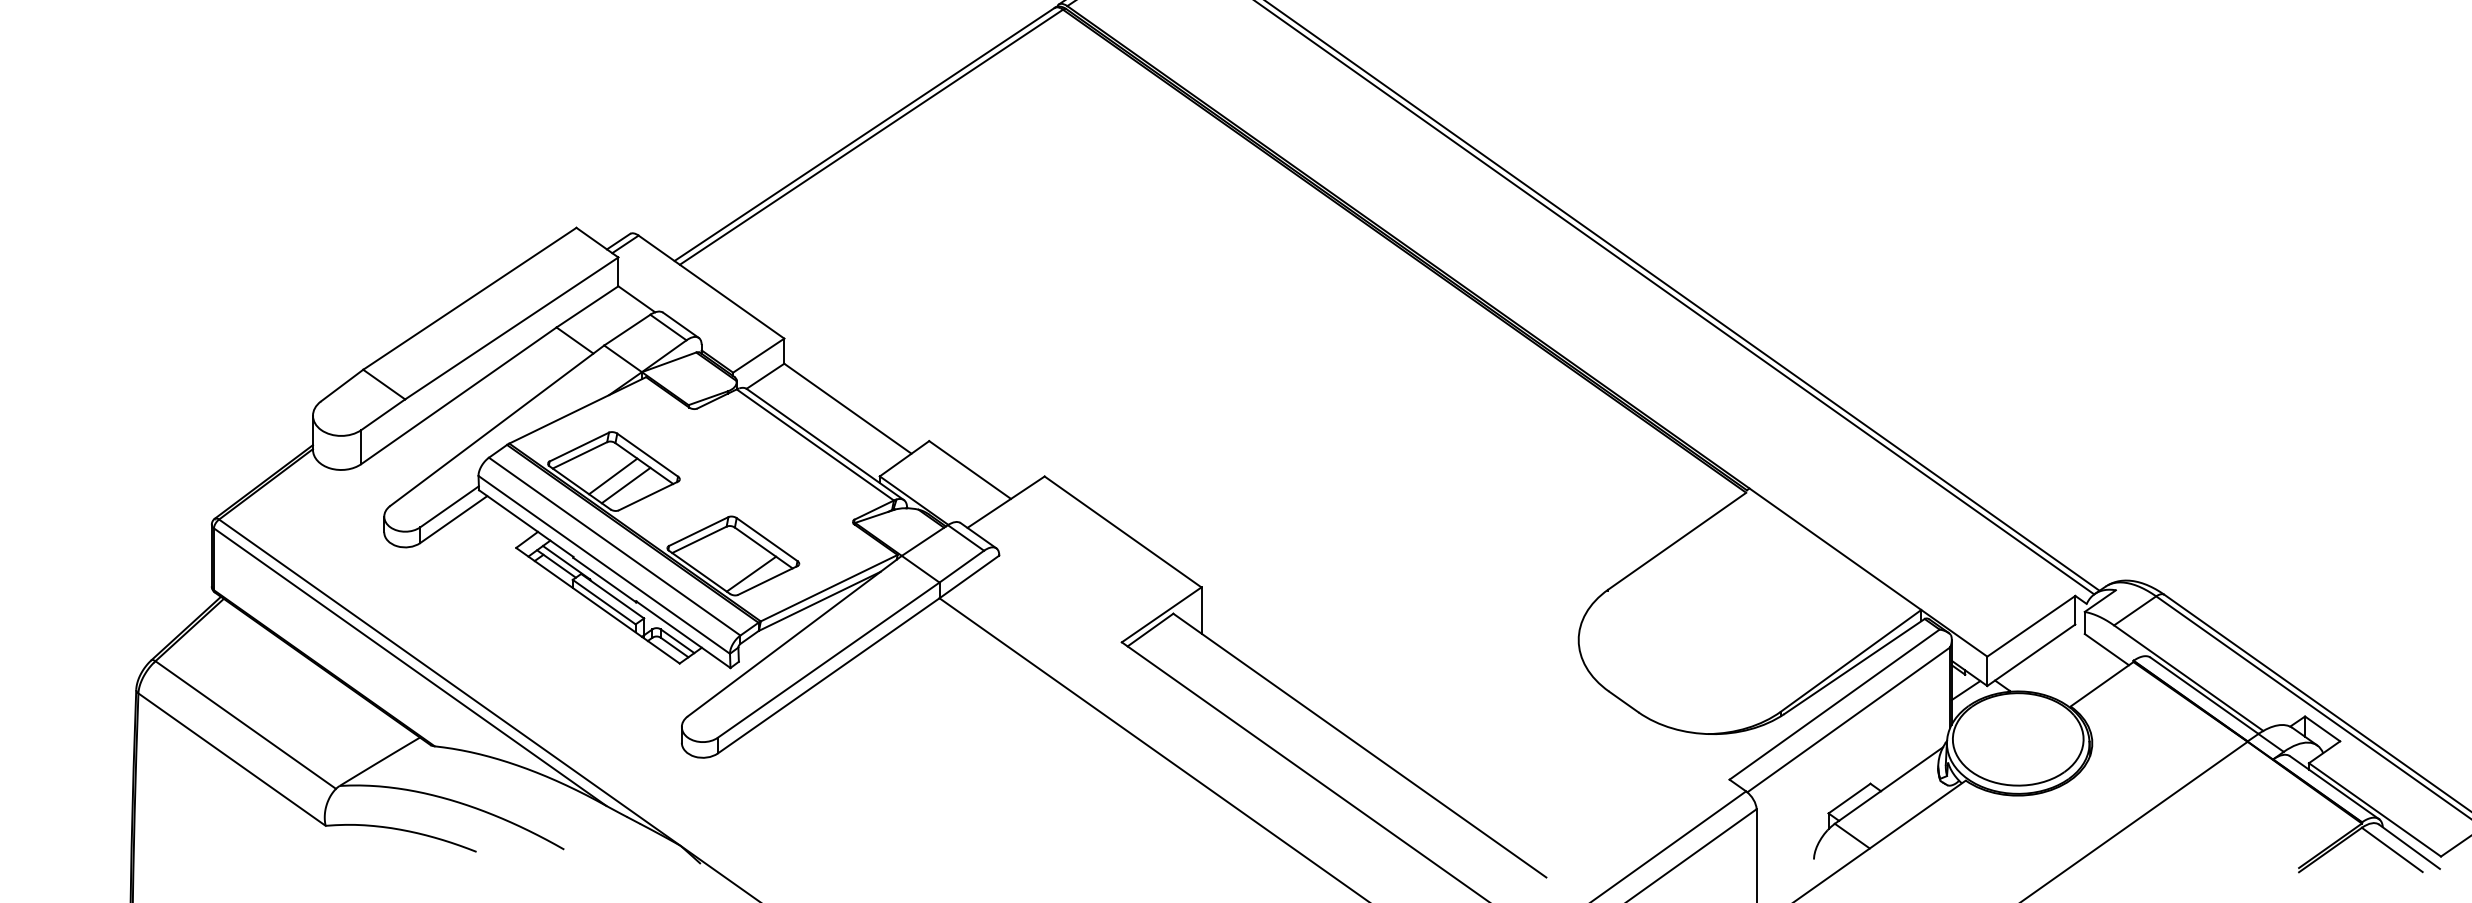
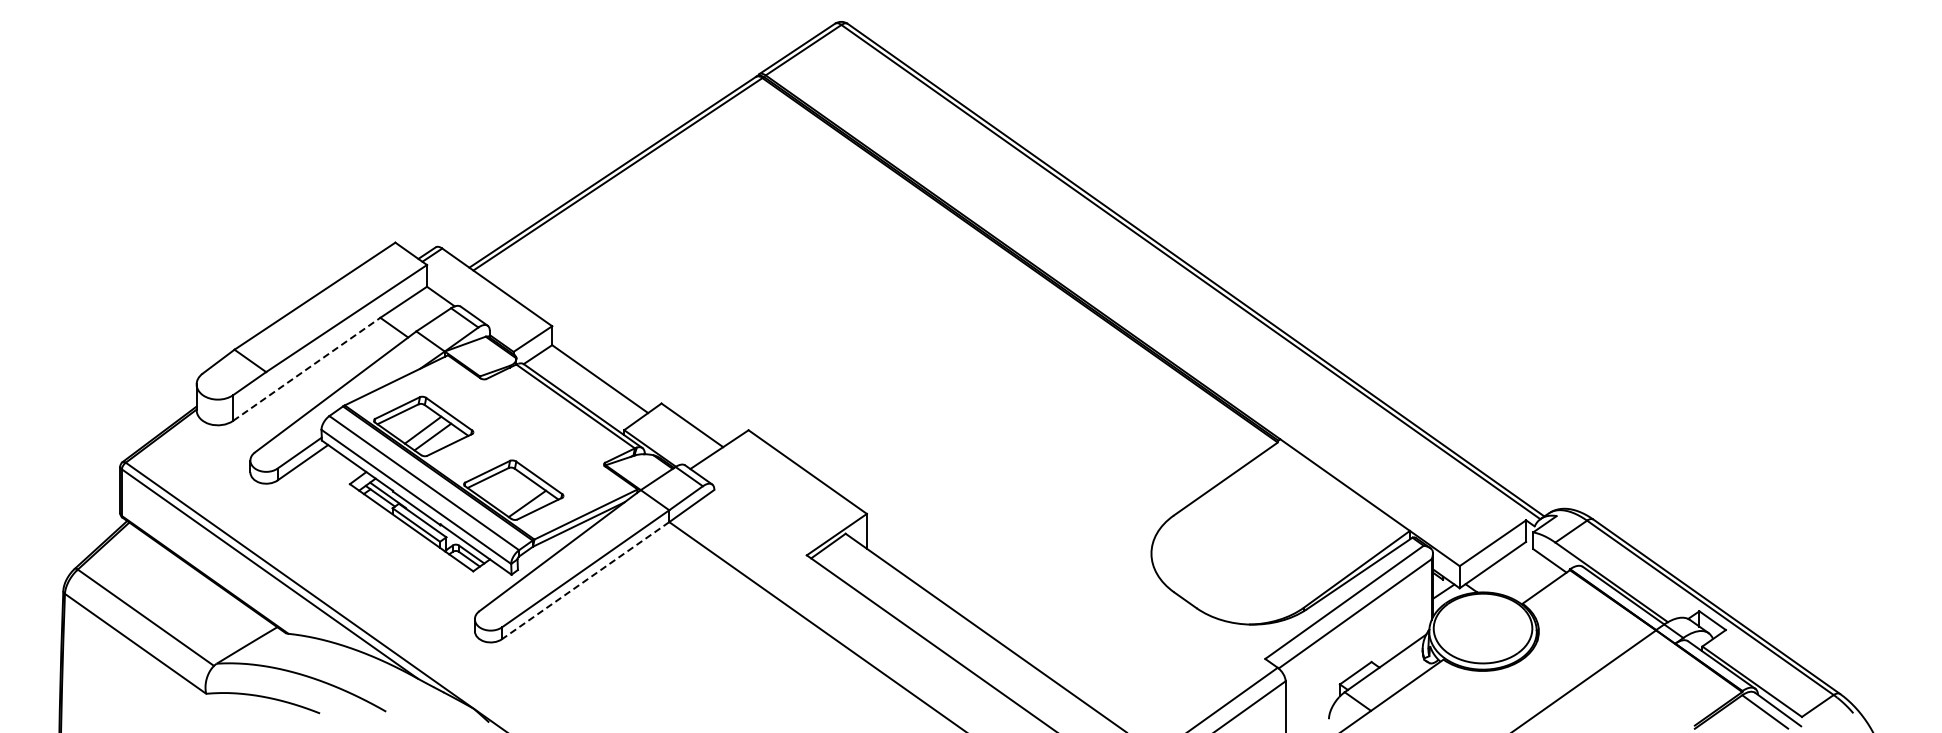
line: (458, 395) -> (306, 369), solid -> dashed
line: (828, 675) -> (585, 580), solid -> dashed

